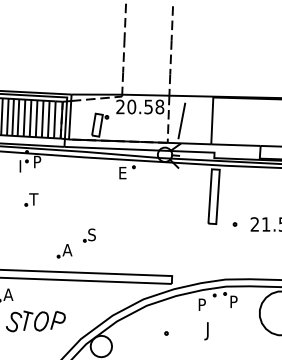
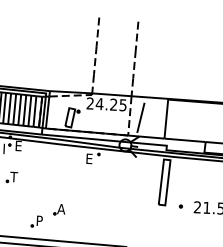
text: (145, 106) -> (111, 104), 20.58 -> 24.25
text: (38, 161) -> (19, 145), P -> E
text: (92, 234) -> (61, 208), S -> A
text: (67, 250) -> (39, 221), A -> P

